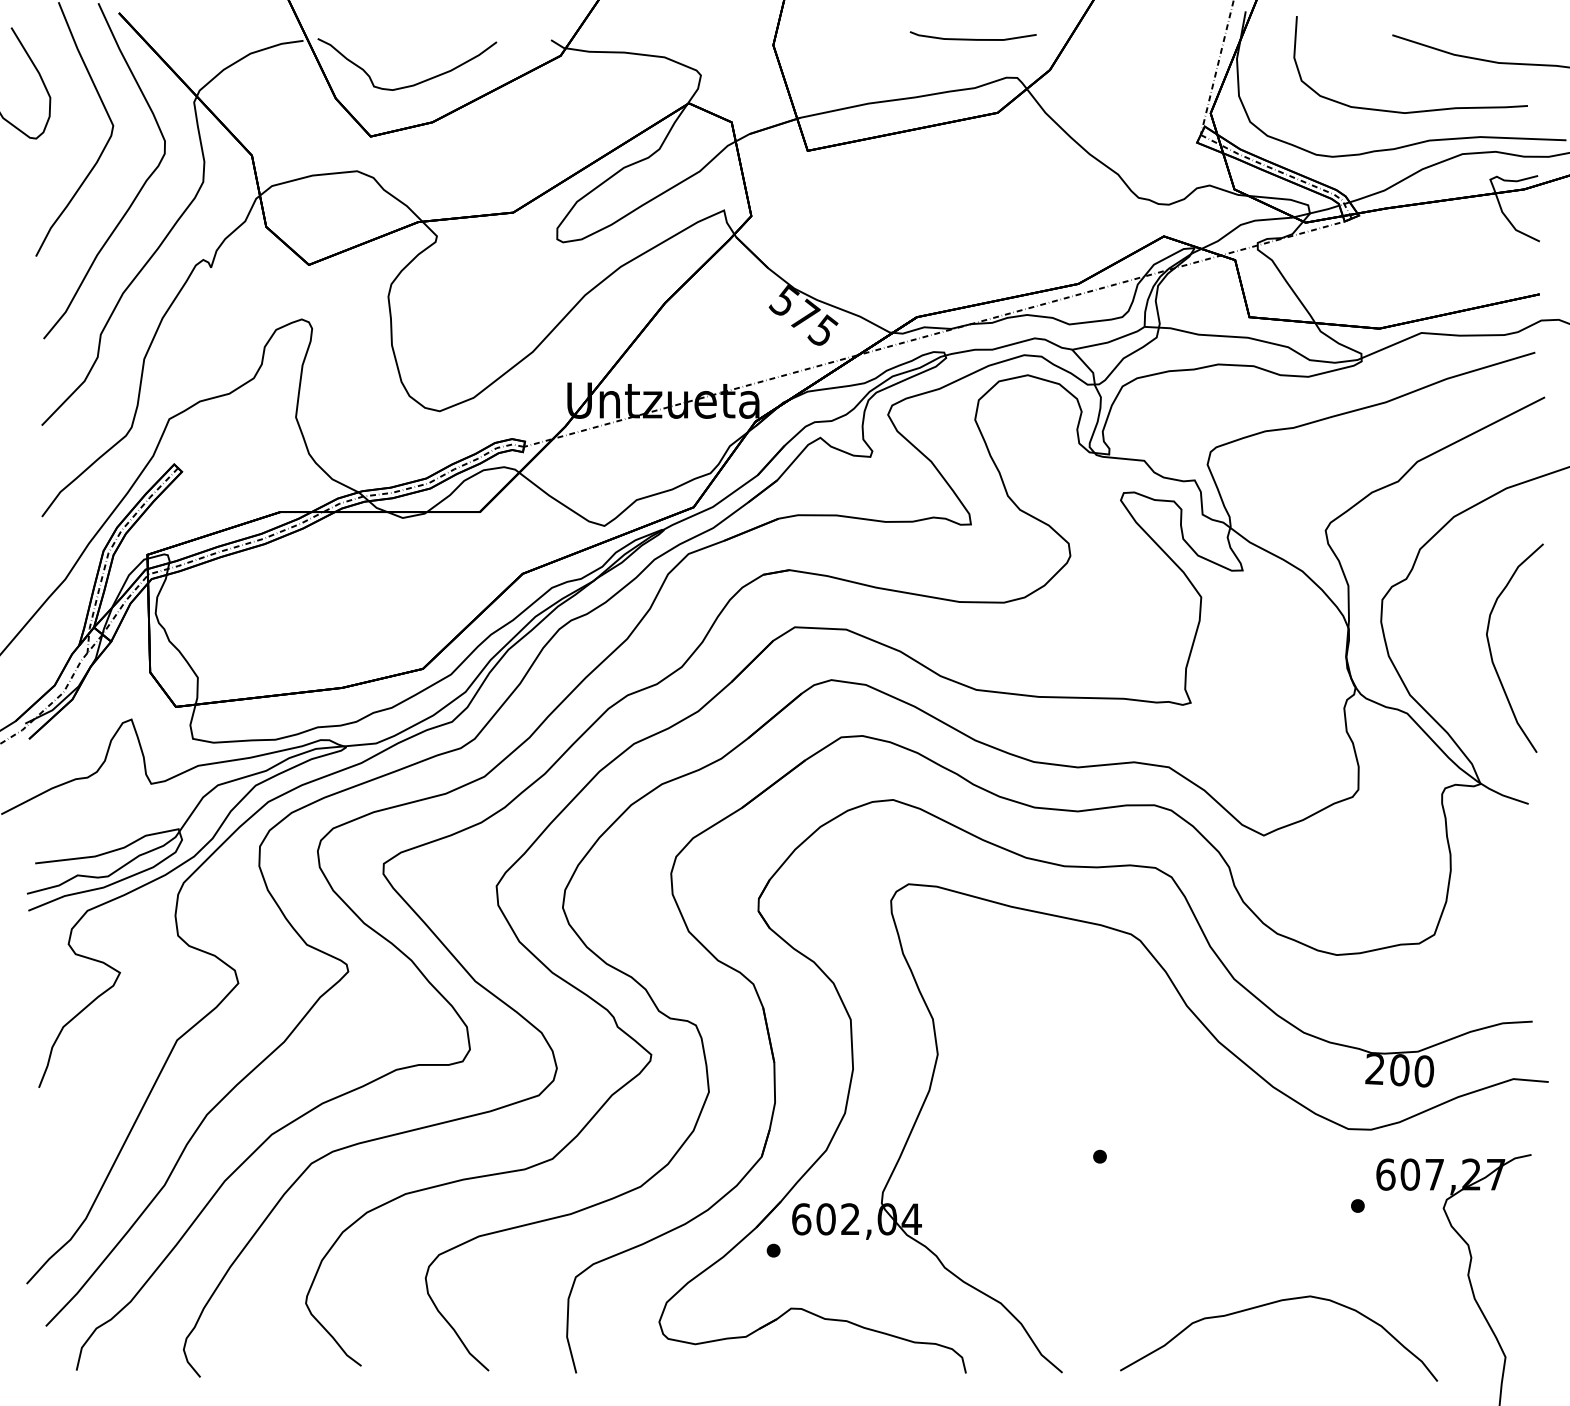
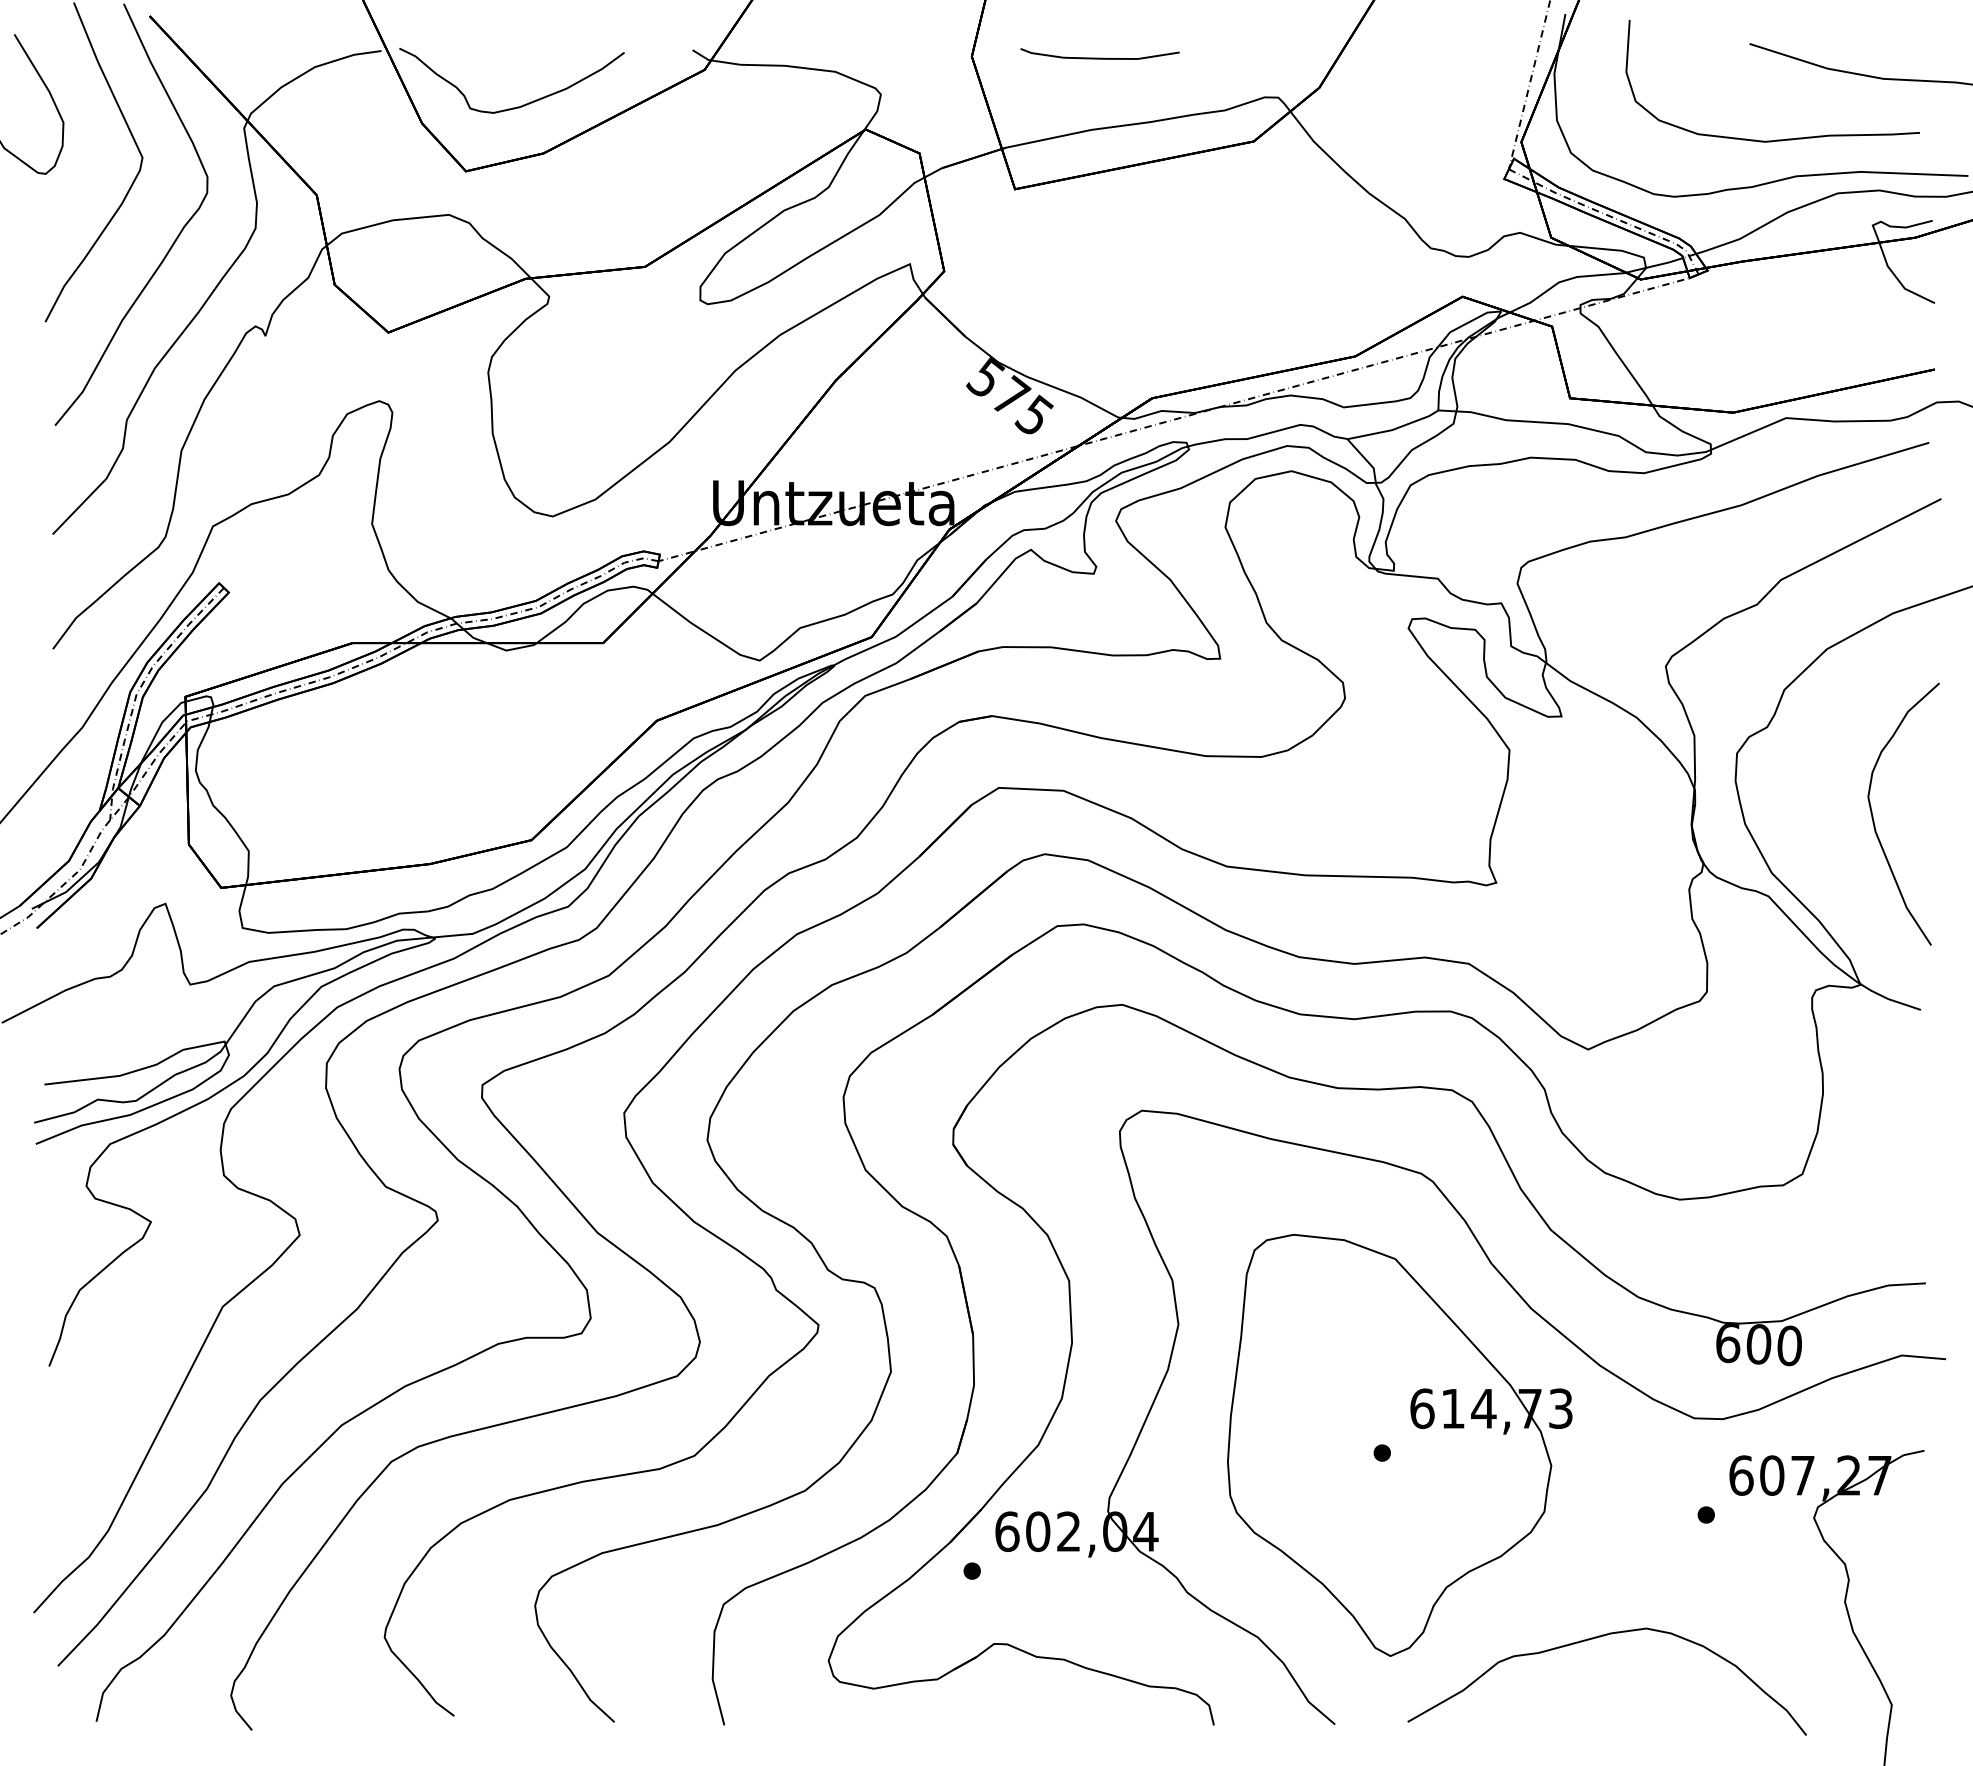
curve: (972, 38) -> (1099, 57), moved
text: (1374, 1069) -> (1727, 1343), 200 -> 600
part: (1113, 1149) -> (1399, 1444), added

